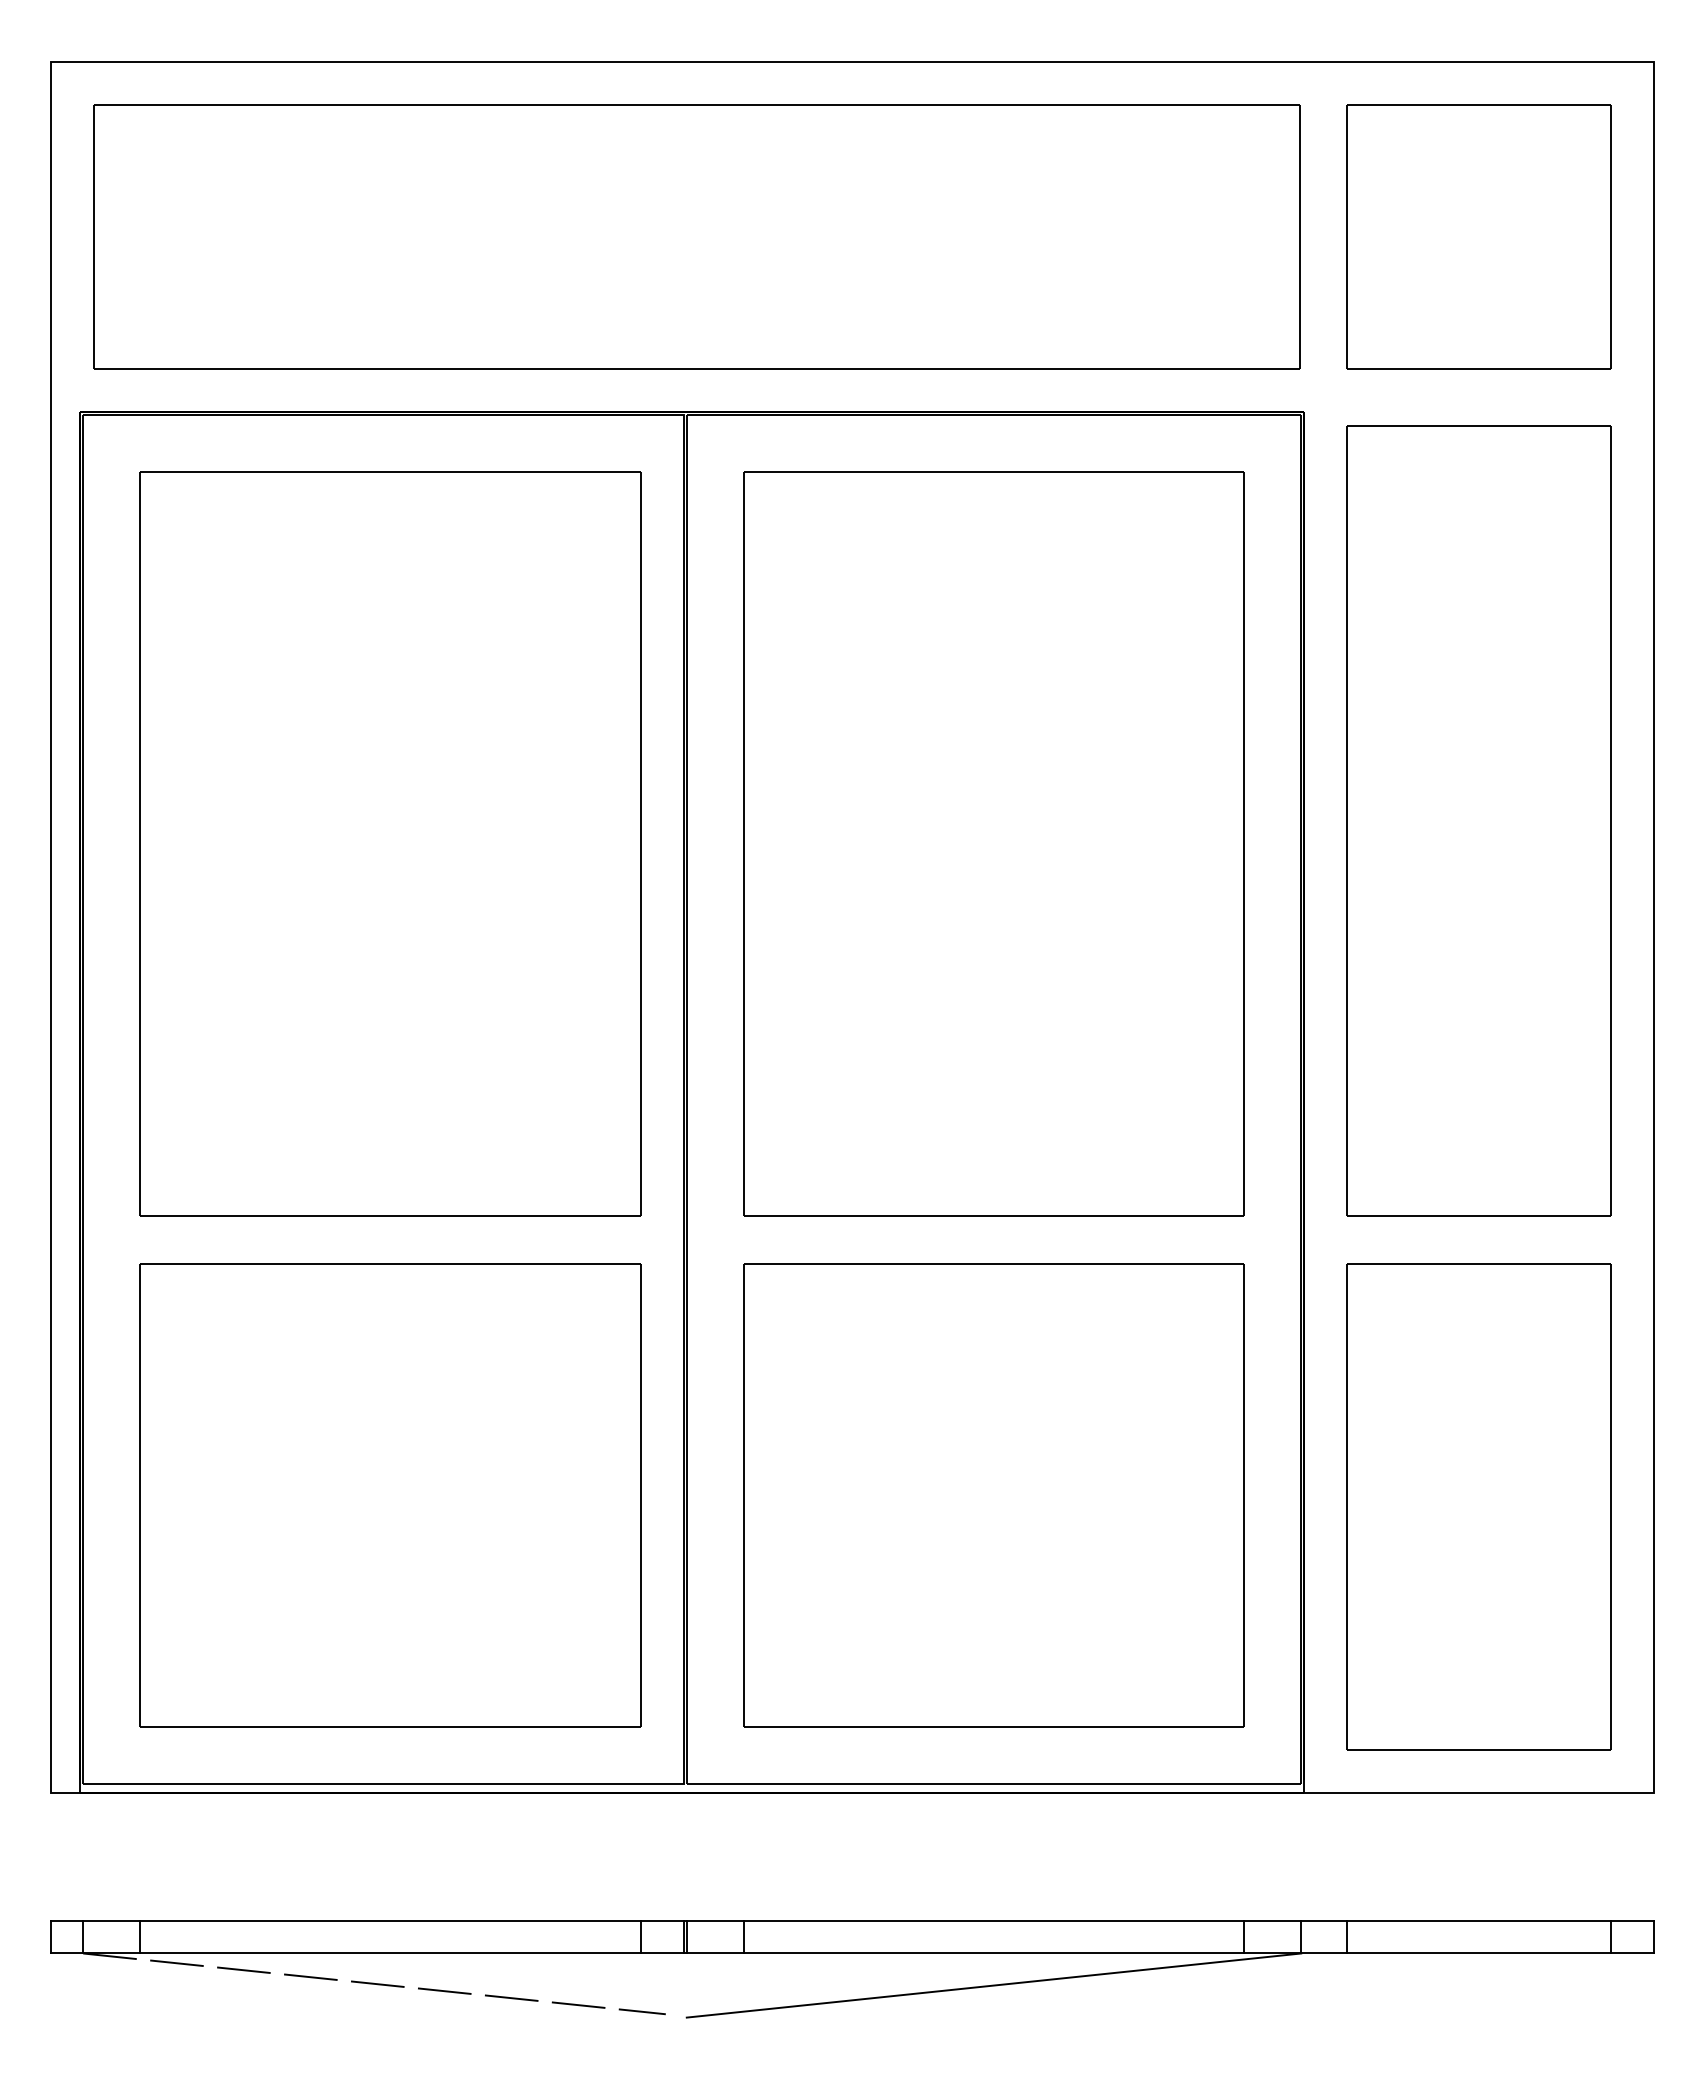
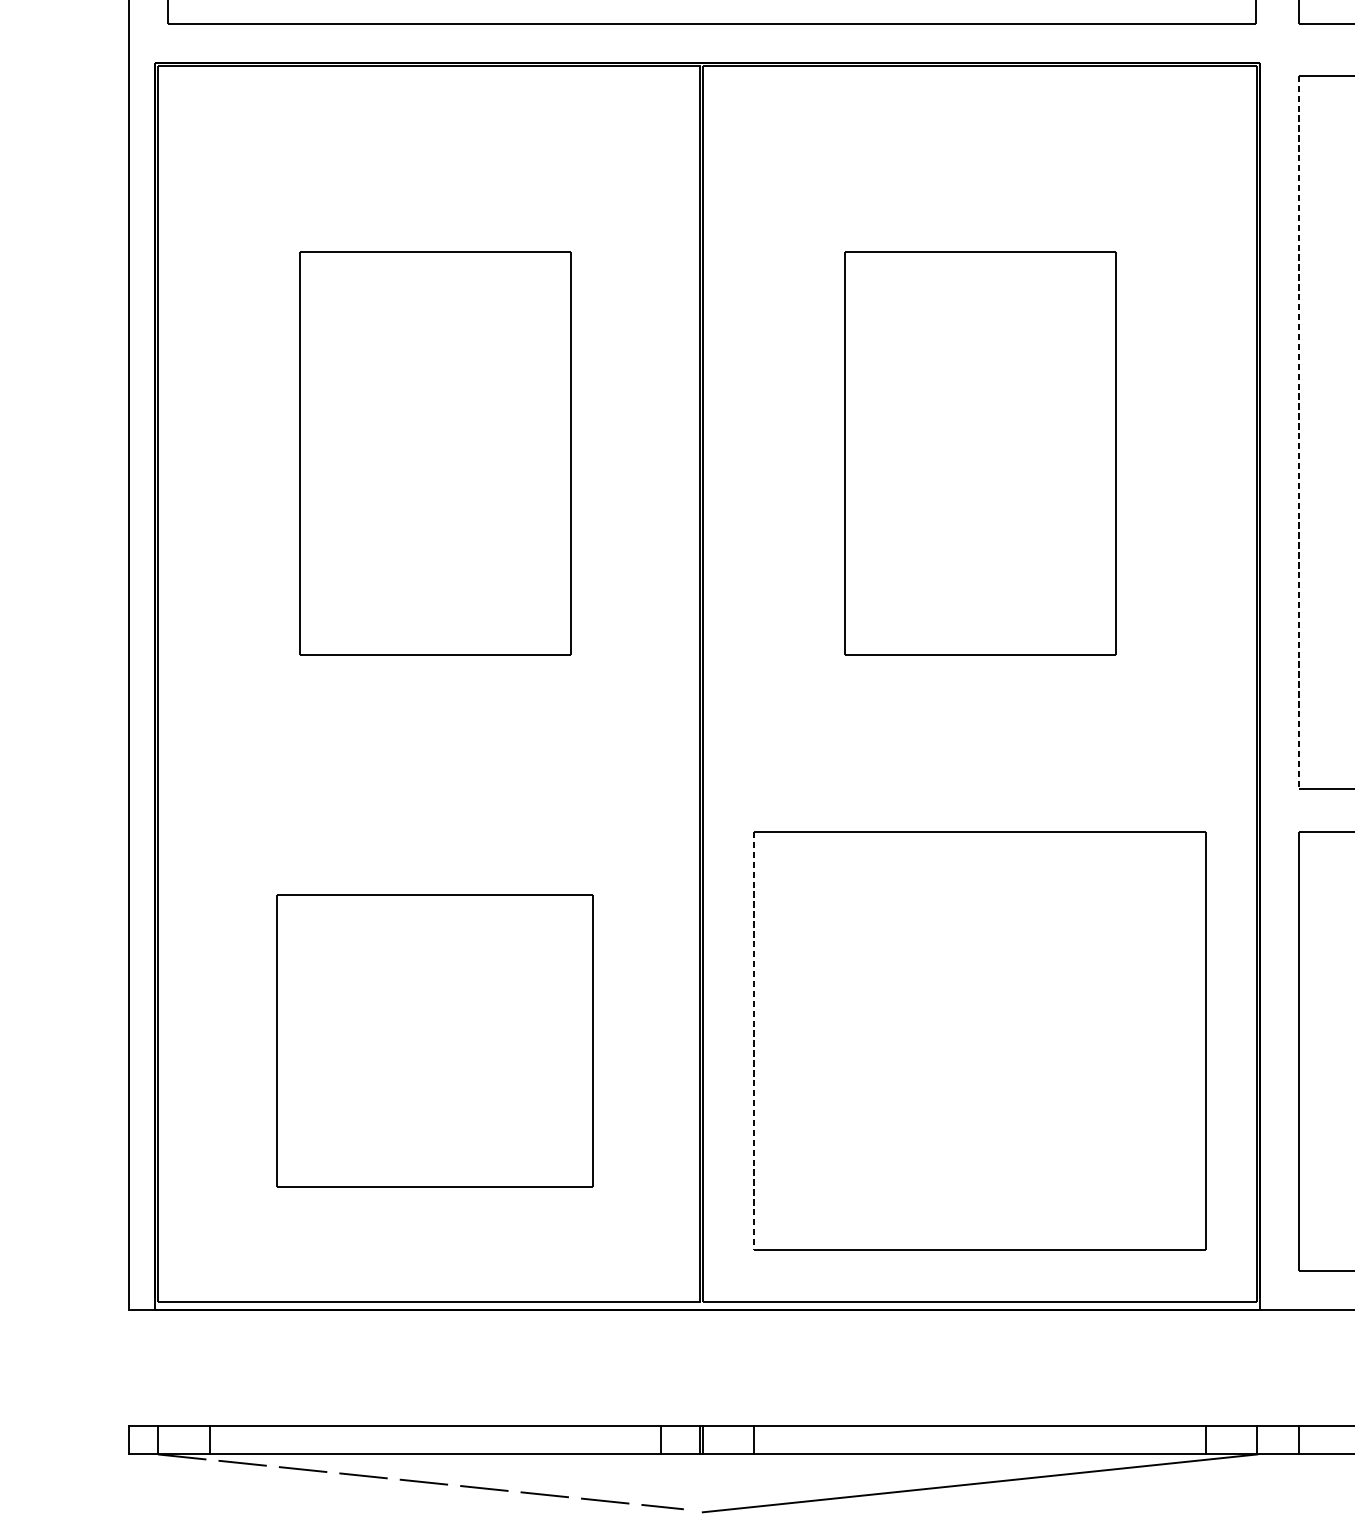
line: (1347, 821) -> (1299, 432), solid -> dashed
part: (390, 843) -> (435, 452), size x0.6
part: (993, 843) -> (979, 452), size x0.6
part: (390, 1495) -> (435, 1041), size x0.7
line: (743, 1495) -> (753, 1041), solid -> dashed

